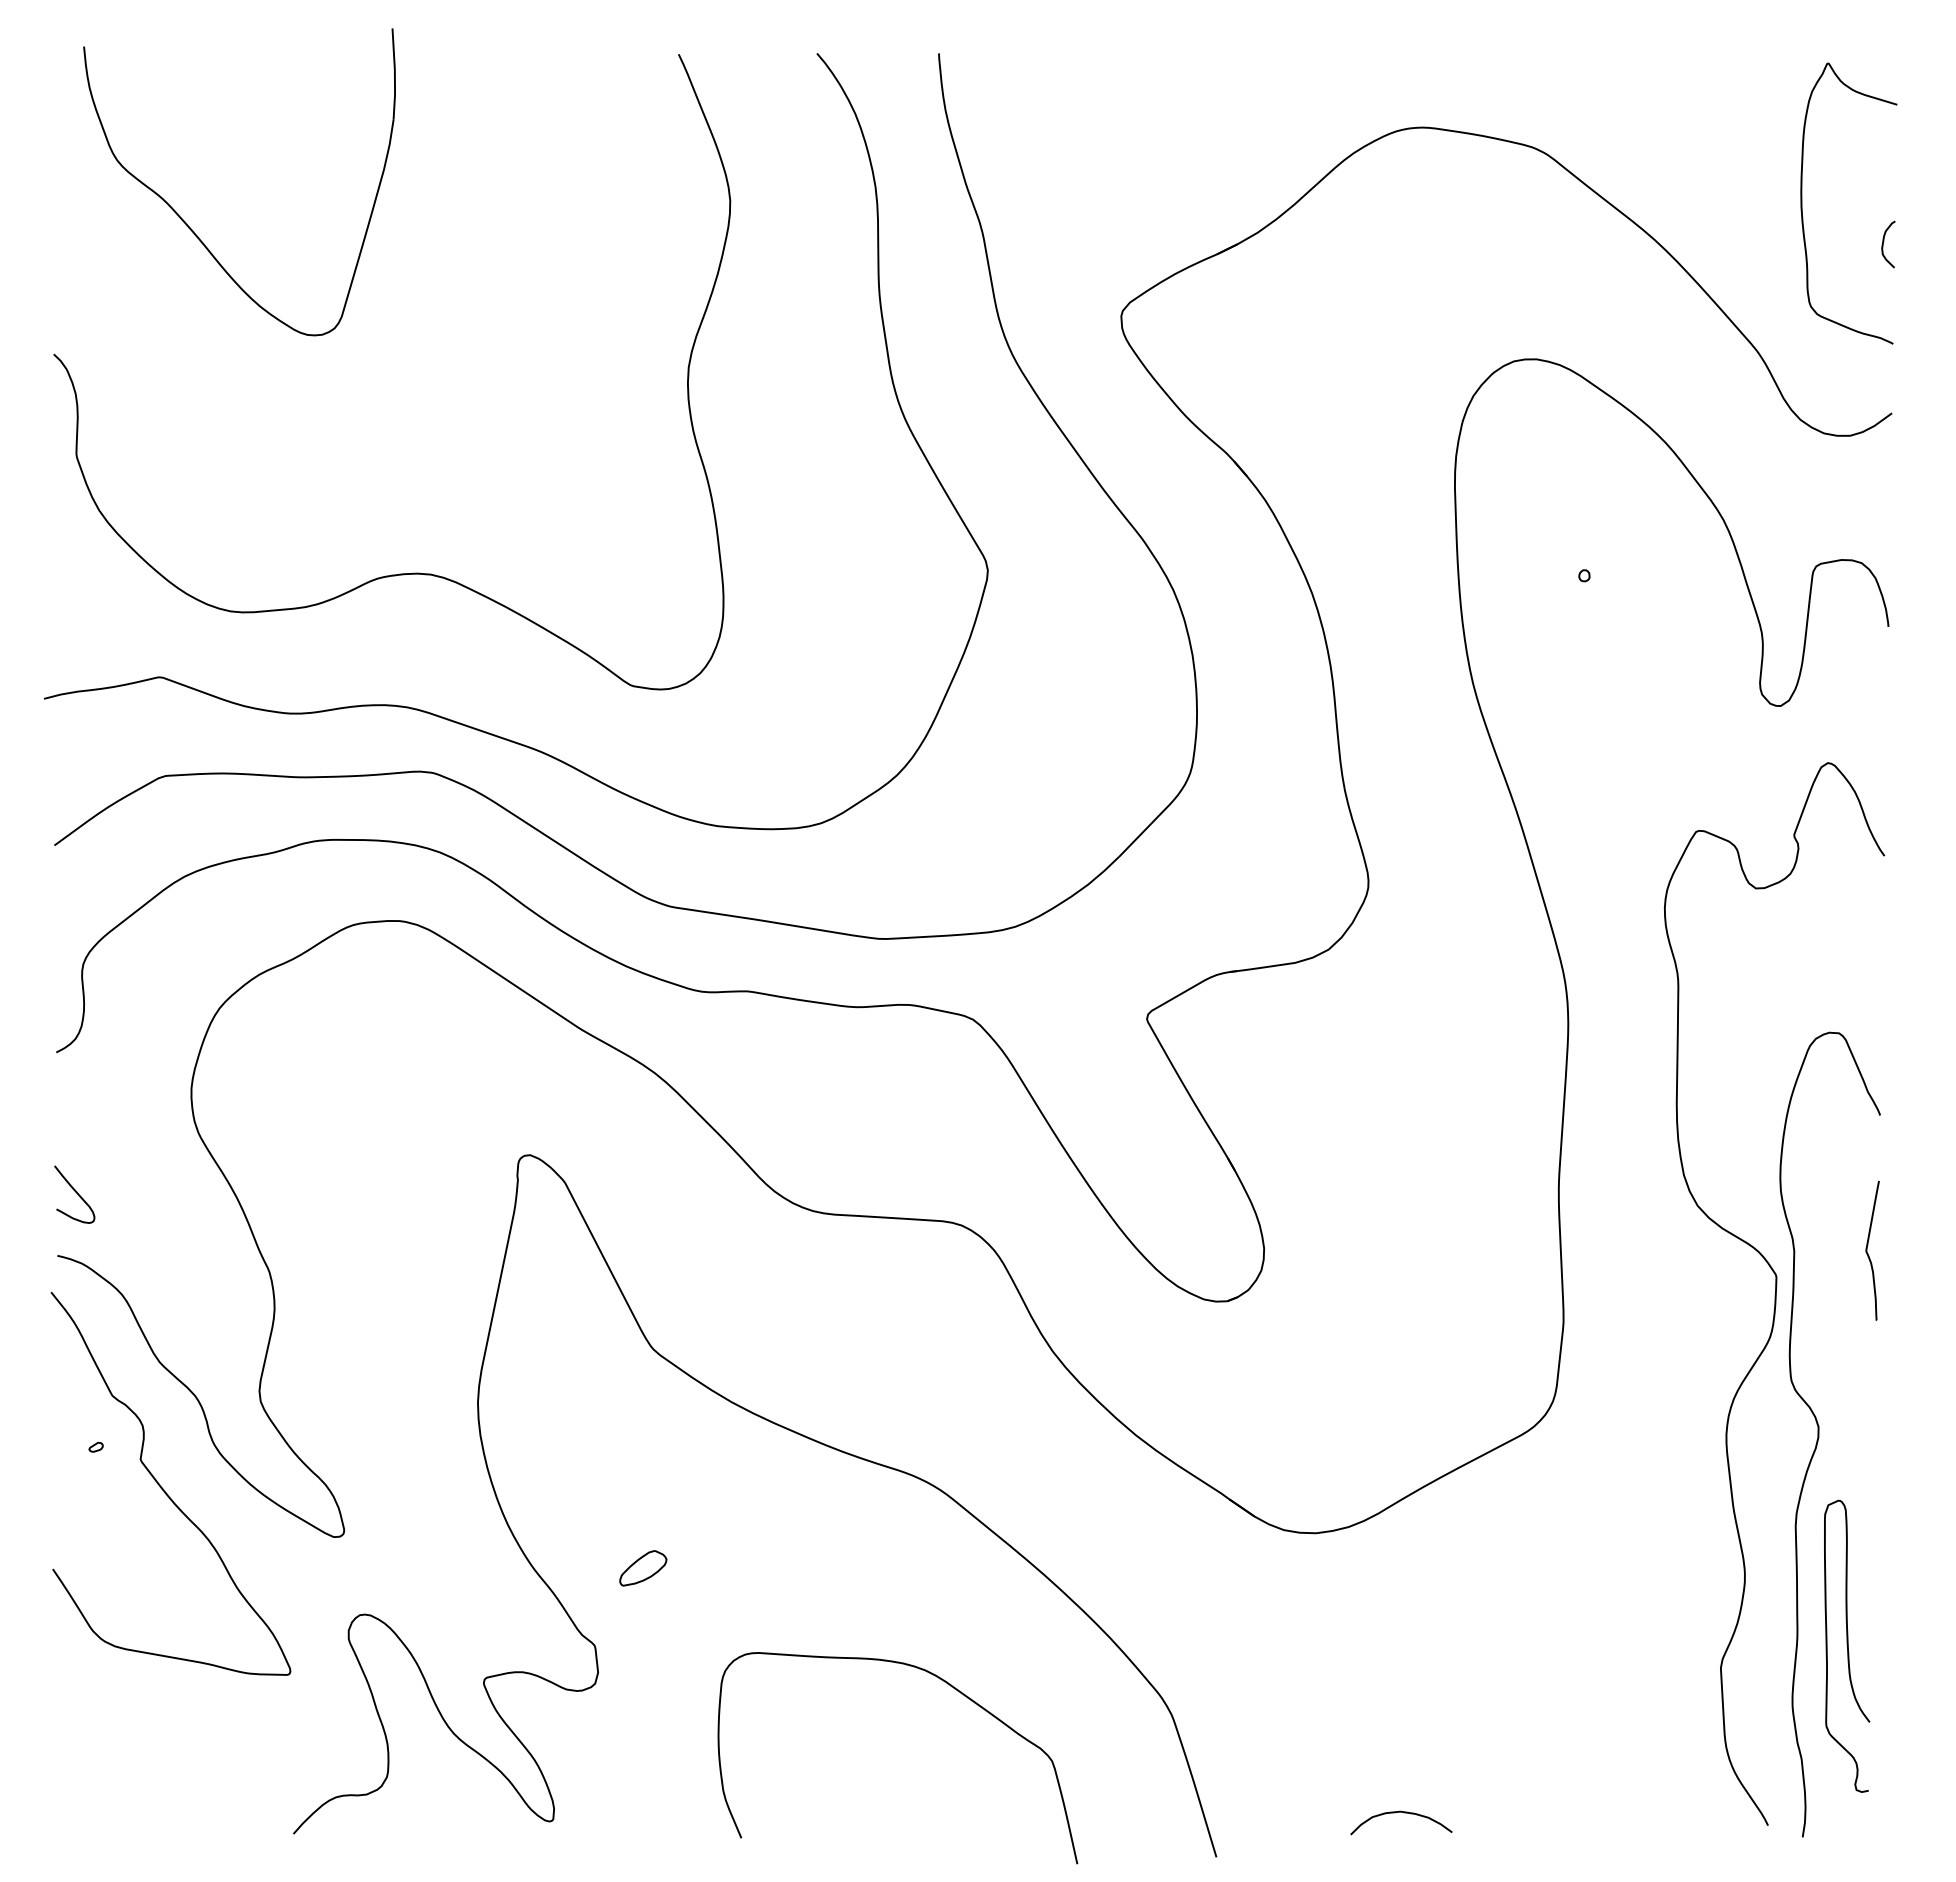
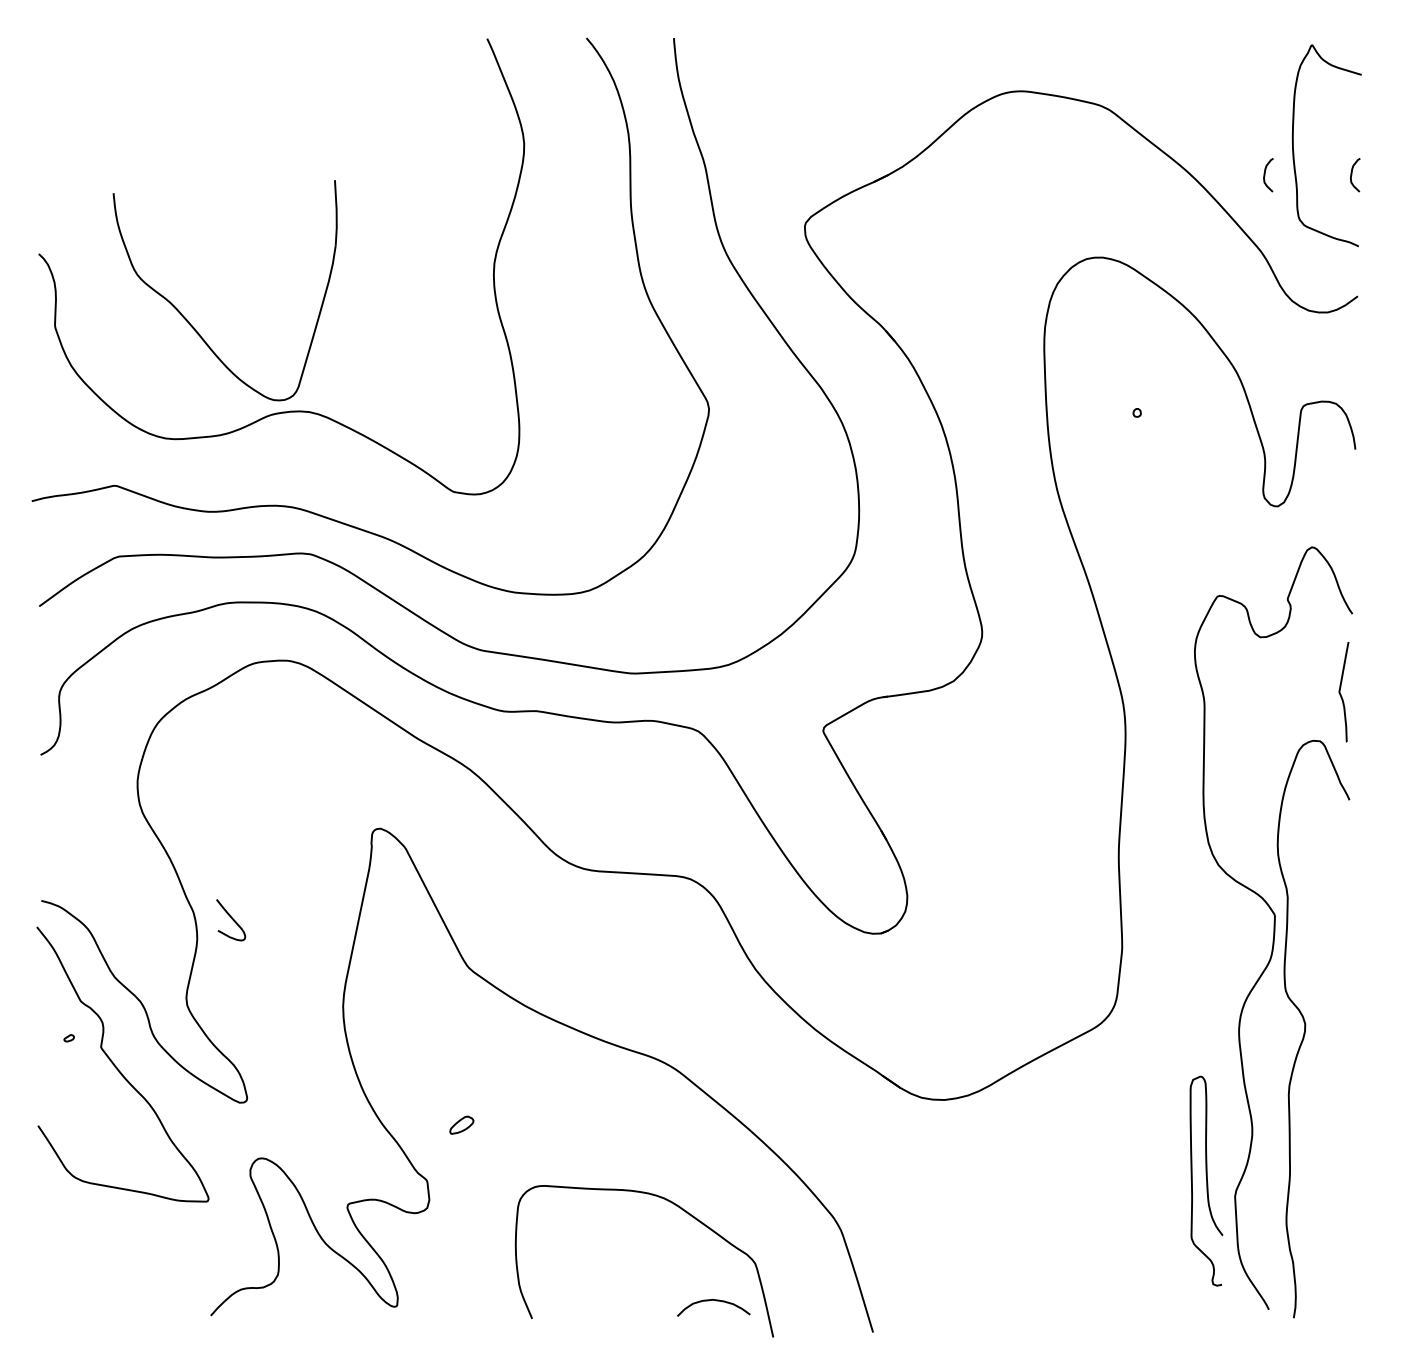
part: (186, 222) -> (187, 319), moved
curve: (1763, 241) -> (1265, 173), added
curve: (75, 1192) -> (231, 918), moved
curve: (1867, 1250) -> (1340, 691), moved
part: (643, 1568) -> (461, 1125), size x0.7
curve: (1847, 1645) -> (1206, 1180), moved
curve: (1404, 1813) -> (715, 1301), moved

